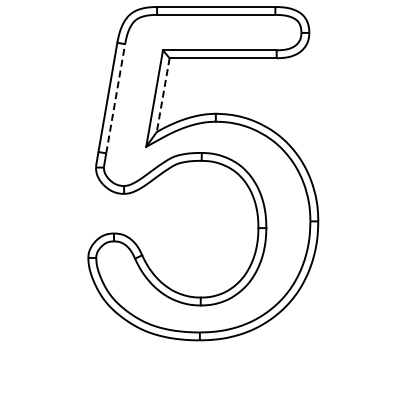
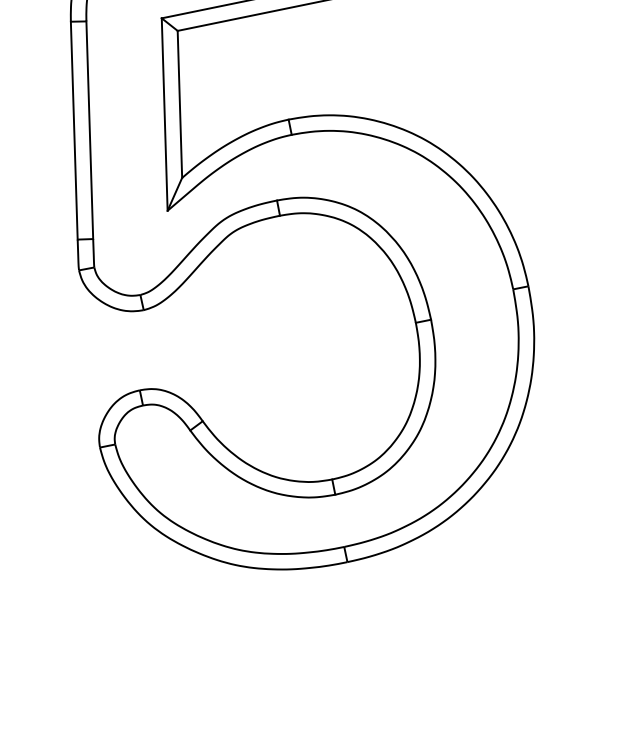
line: (163, 95) -> (180, 105), dashed -> solid
line: (115, 98) -> (89, 129), dashed -> solid

